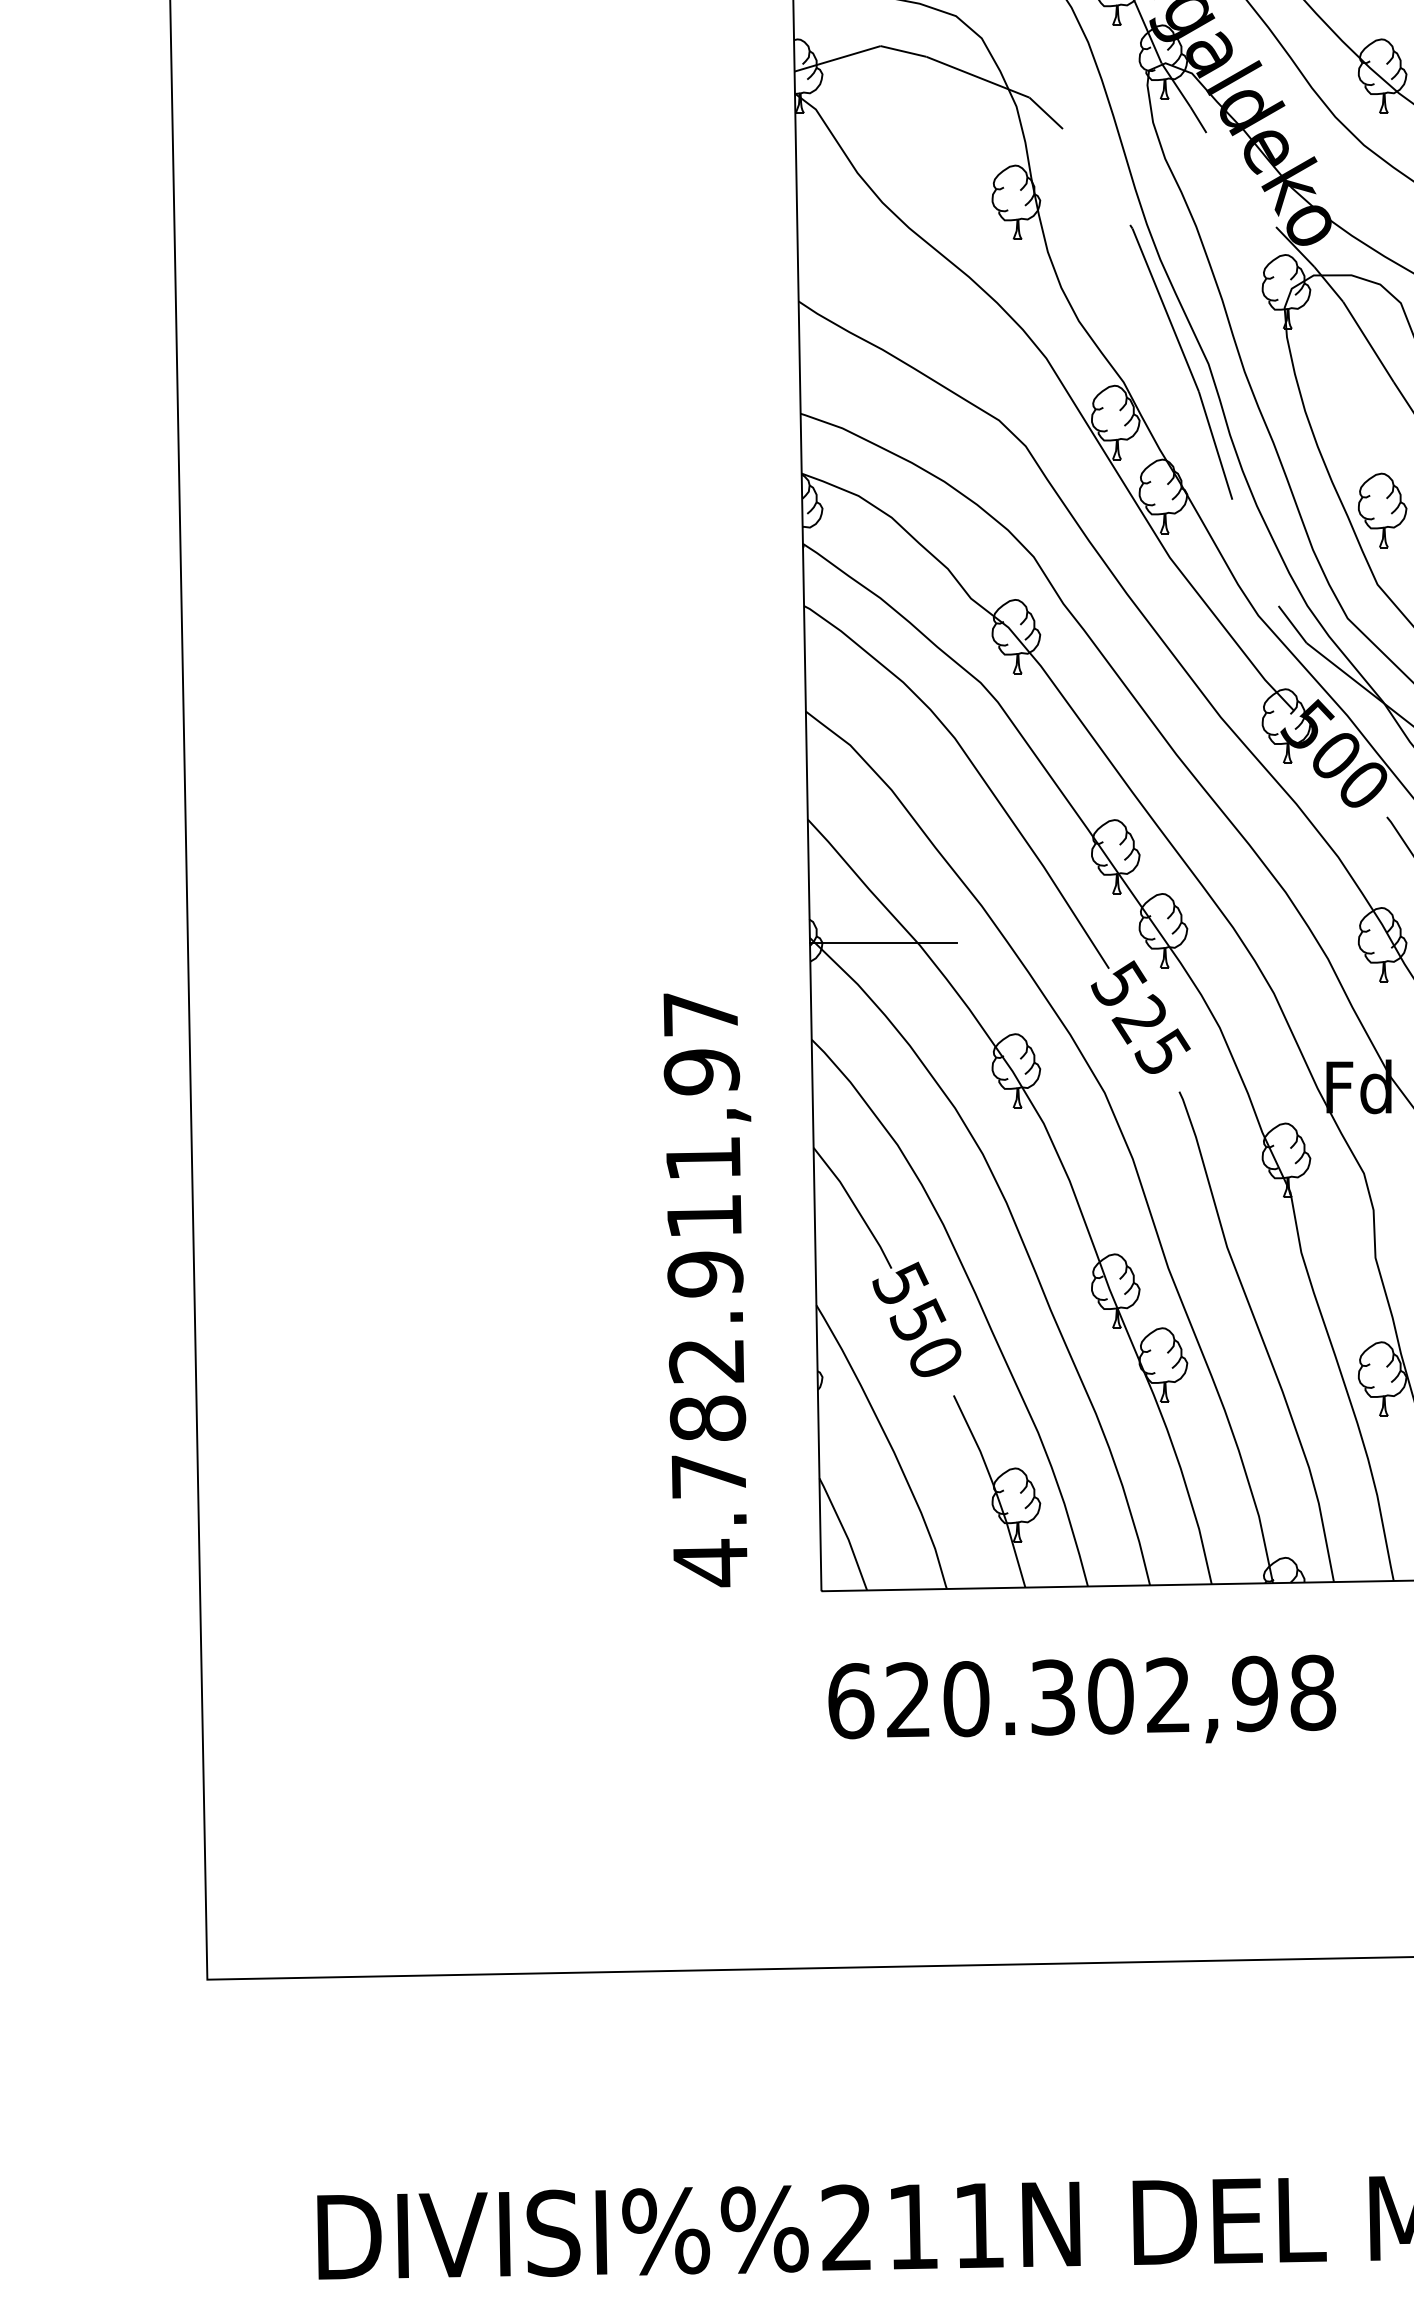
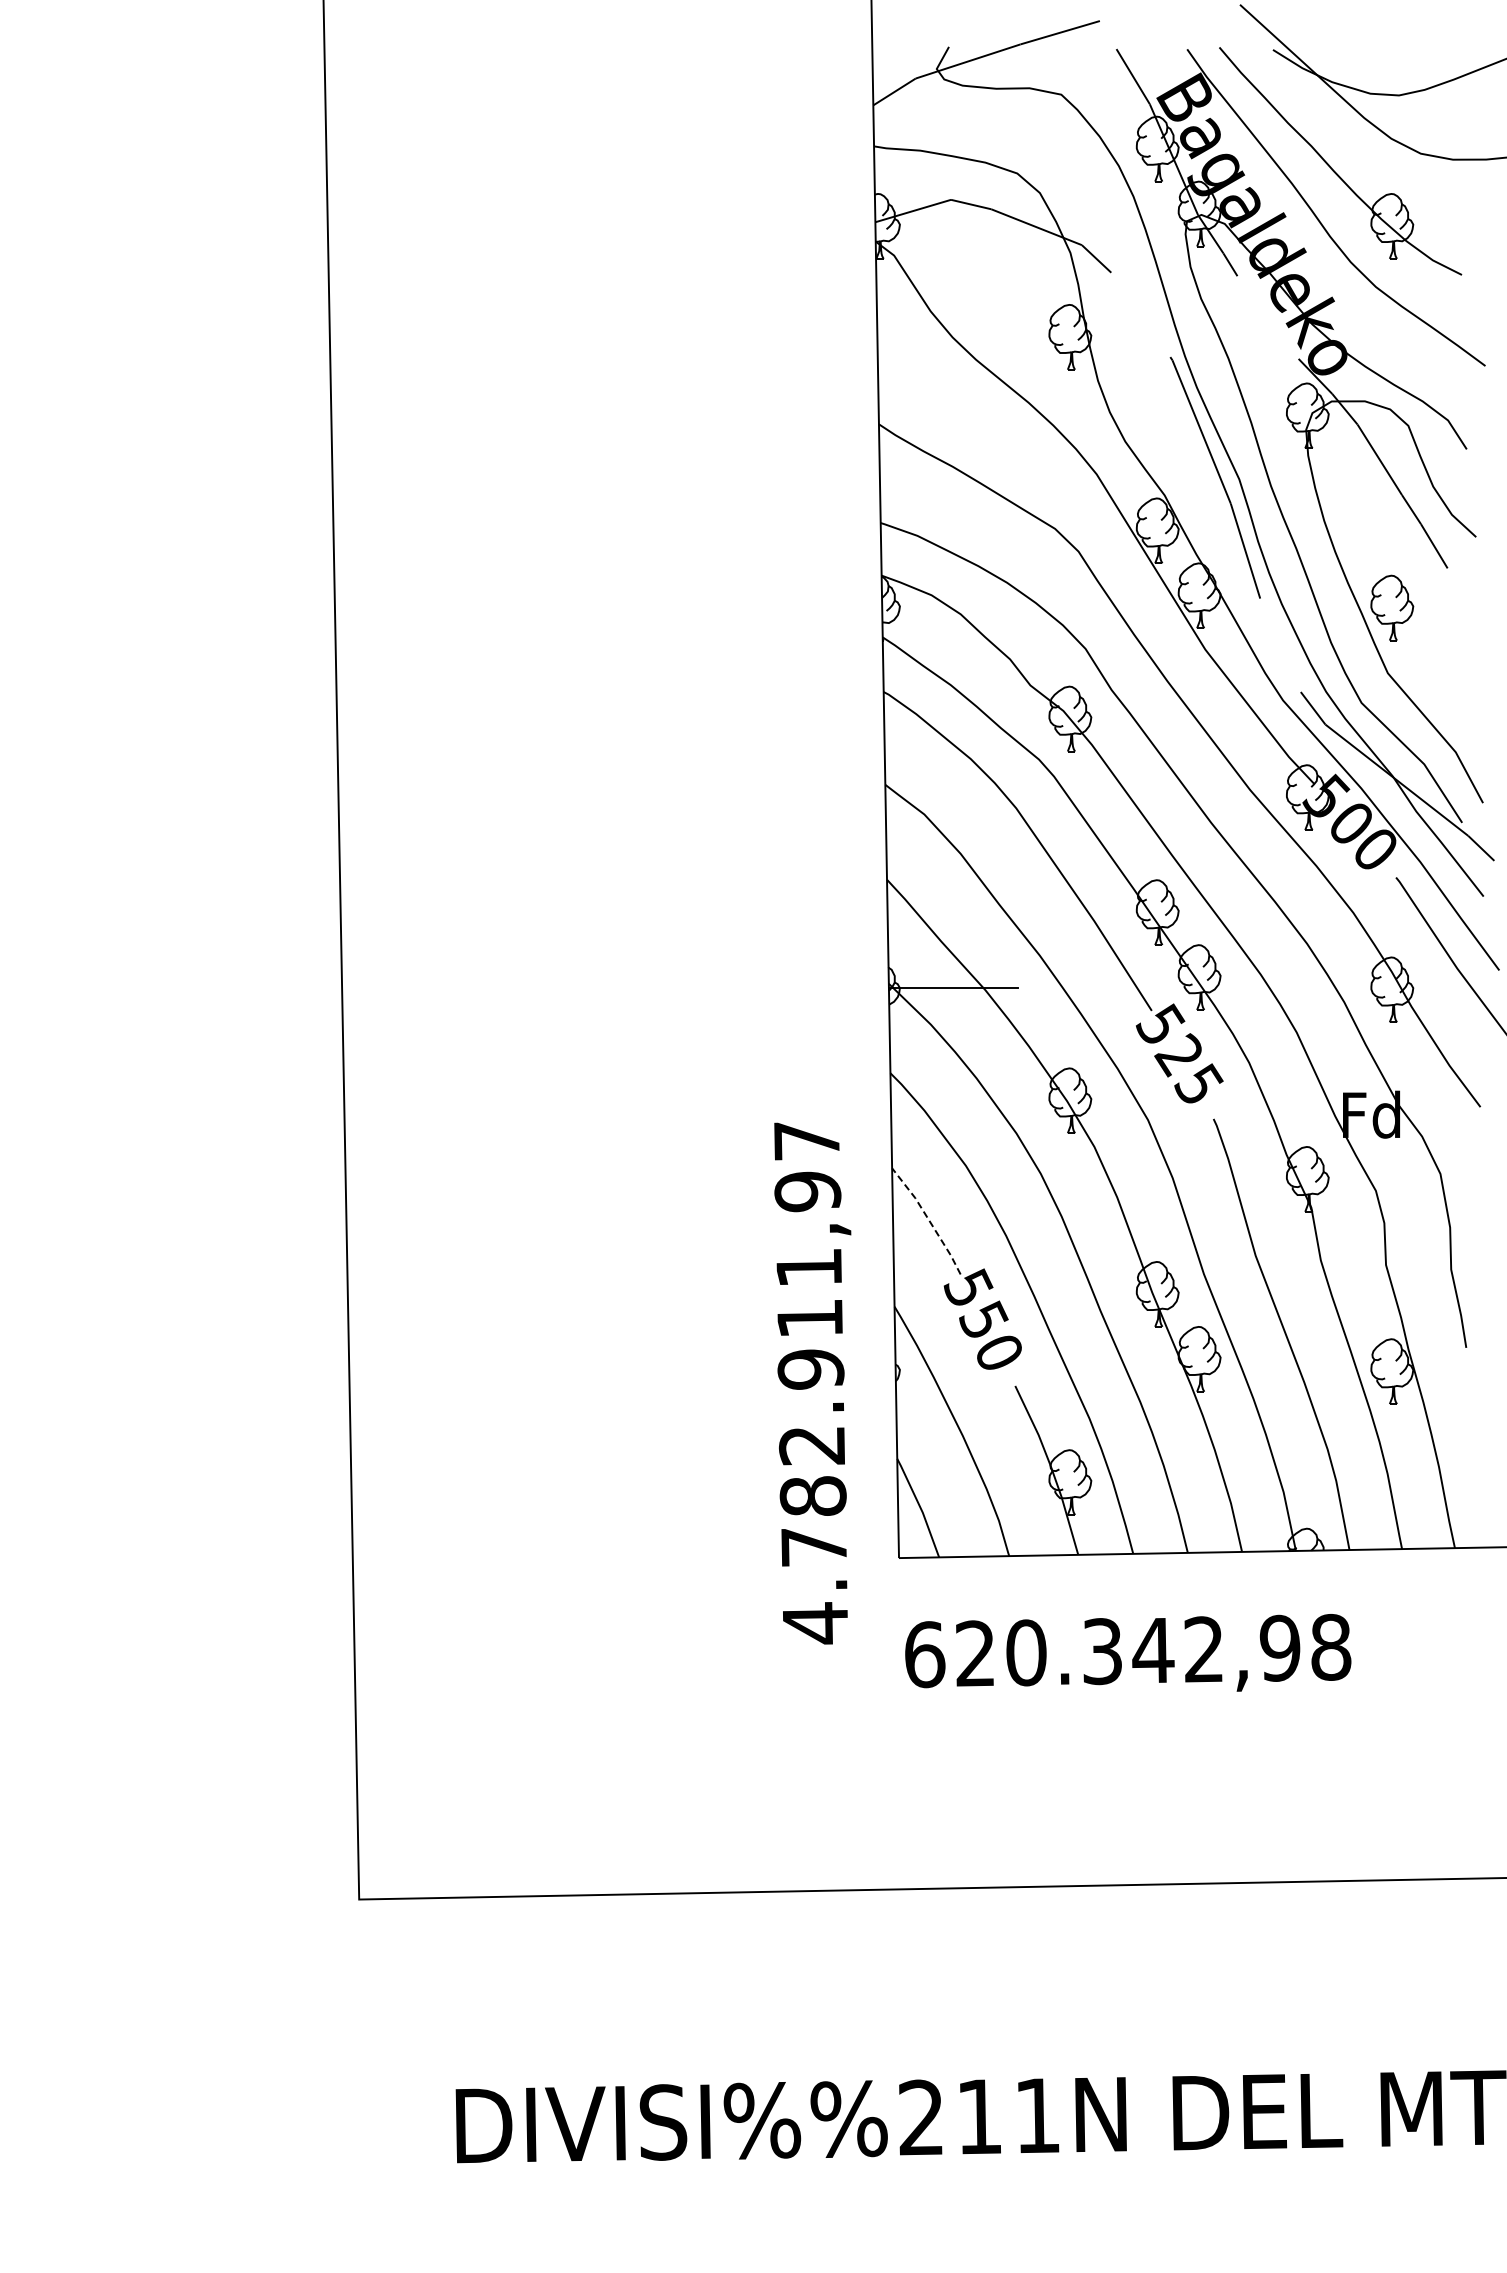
line: (855, 1206) -> (928, 1219), solid -> dashed
text: (707, 1290) -> (812, 1383), moved
text: (1110, 1696) -> (1153, 1650), 620.302,98 -> 620.342,98

